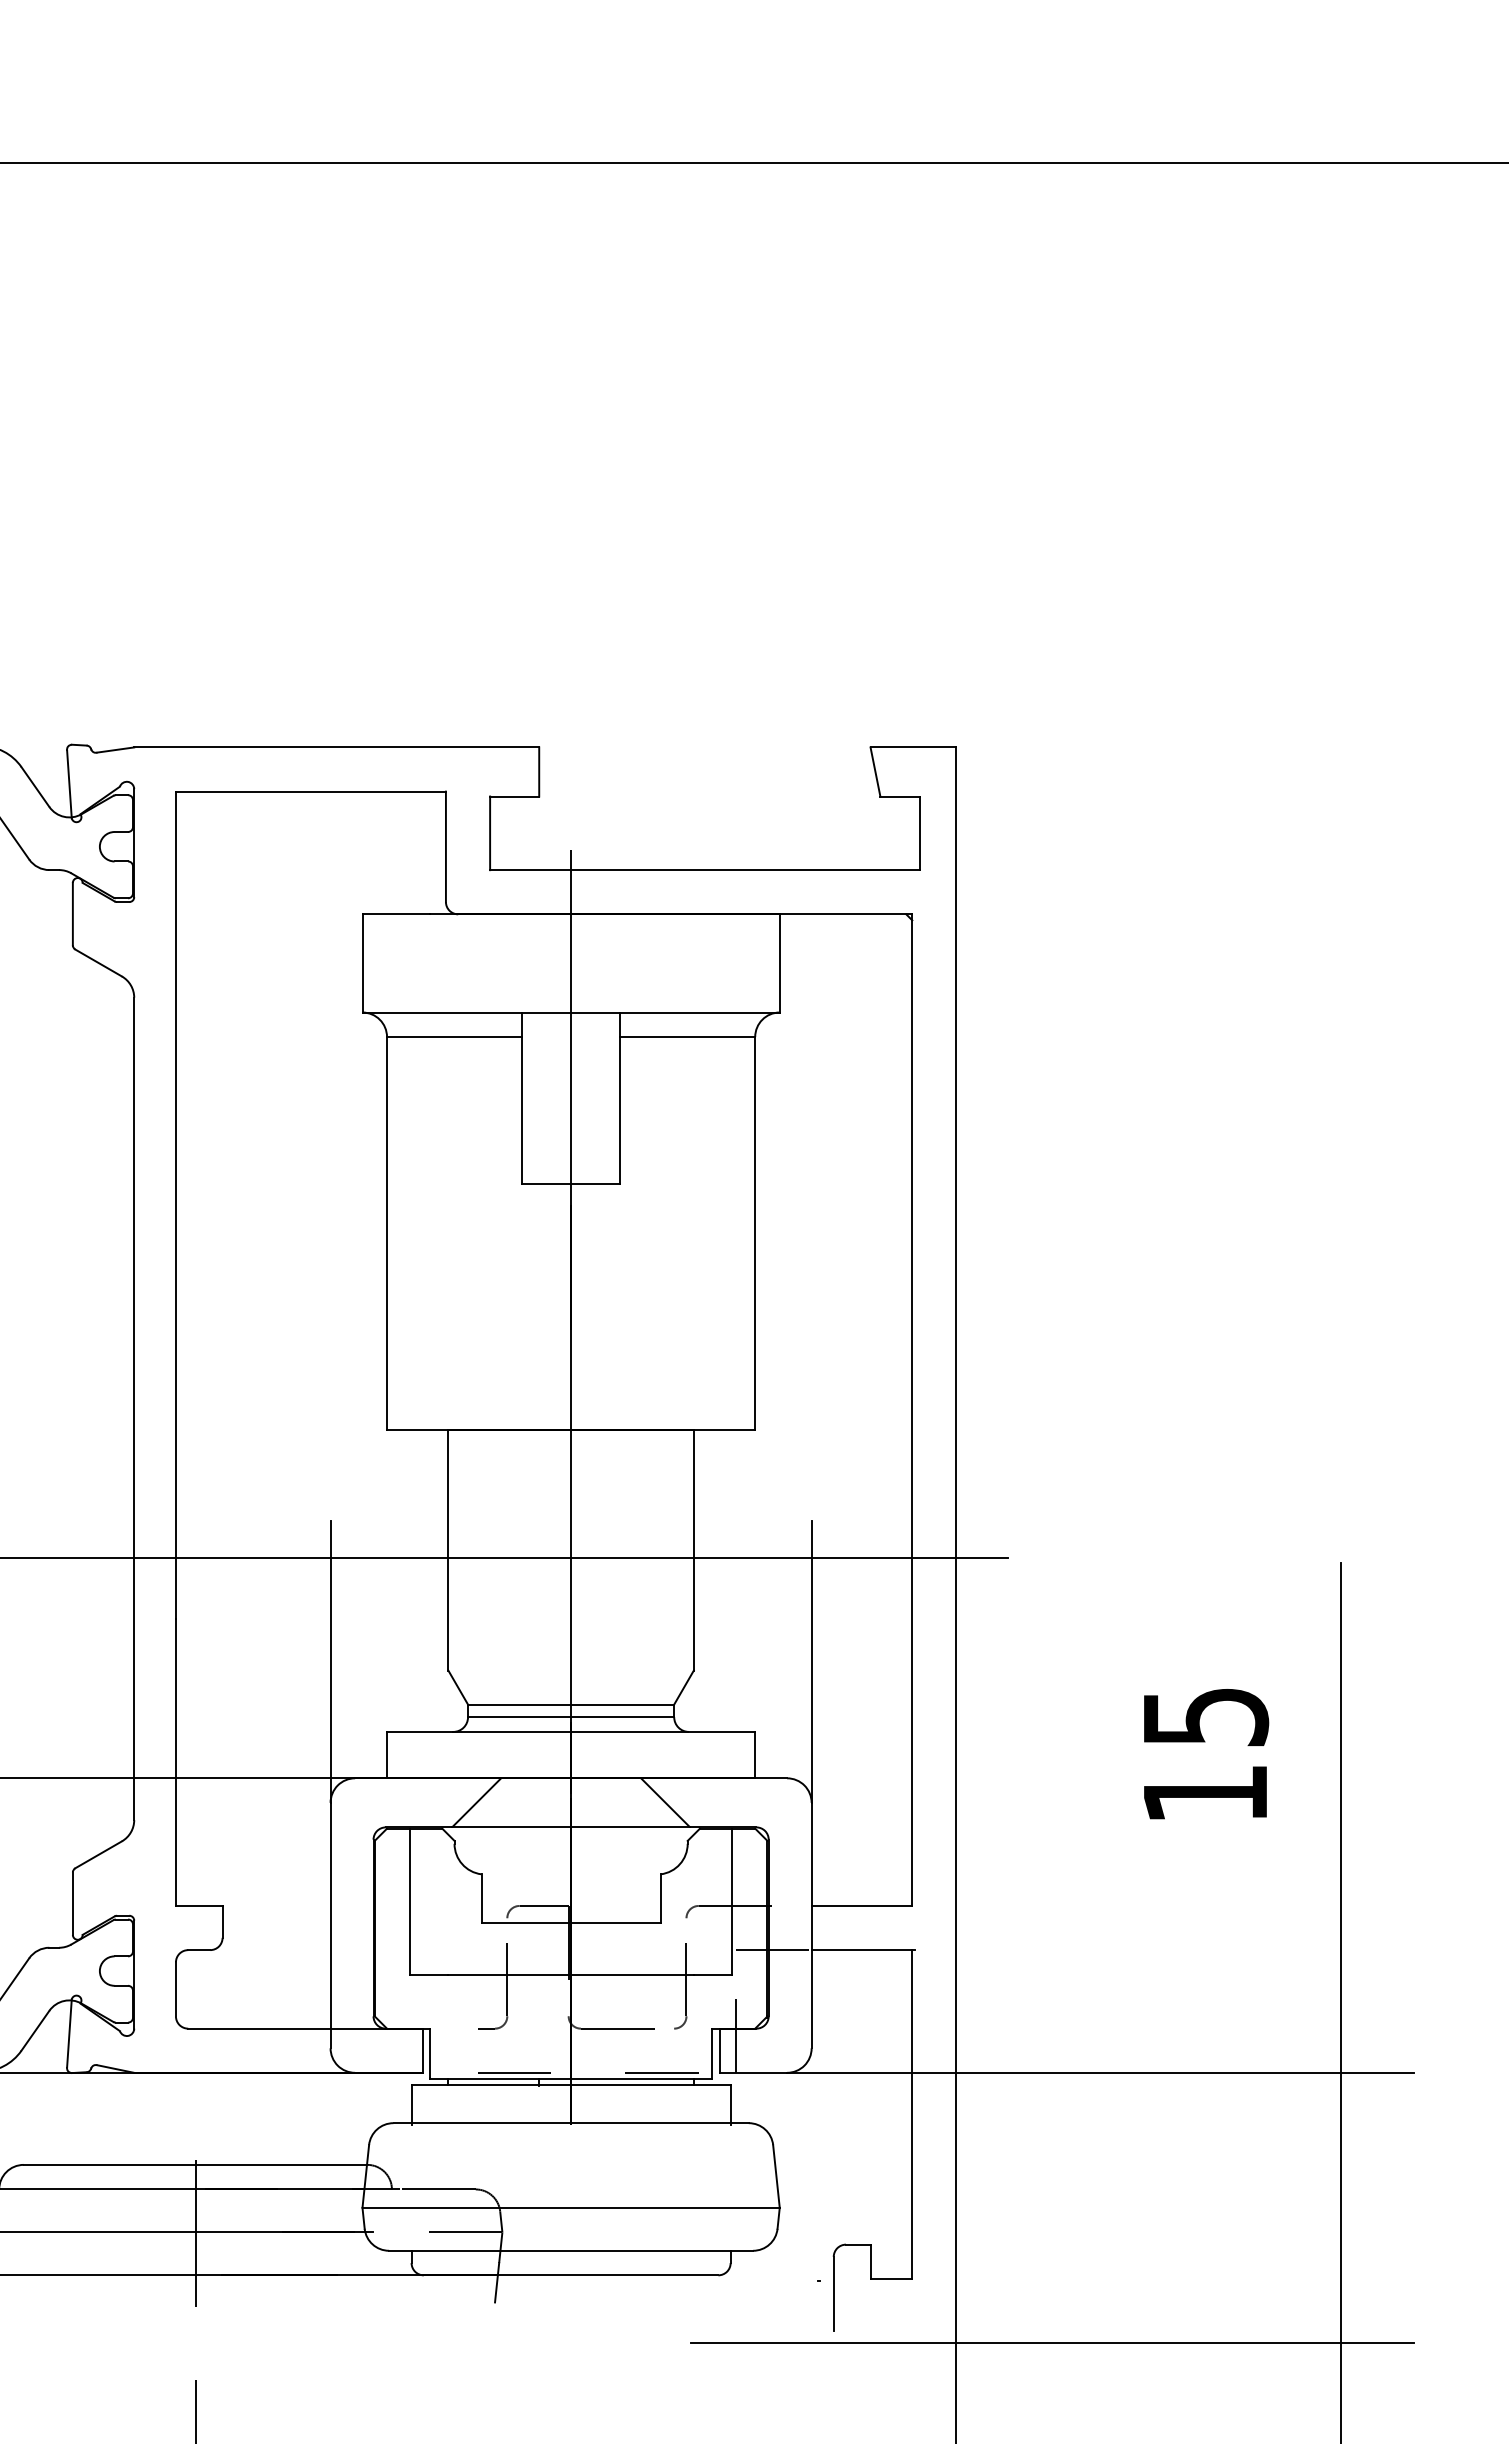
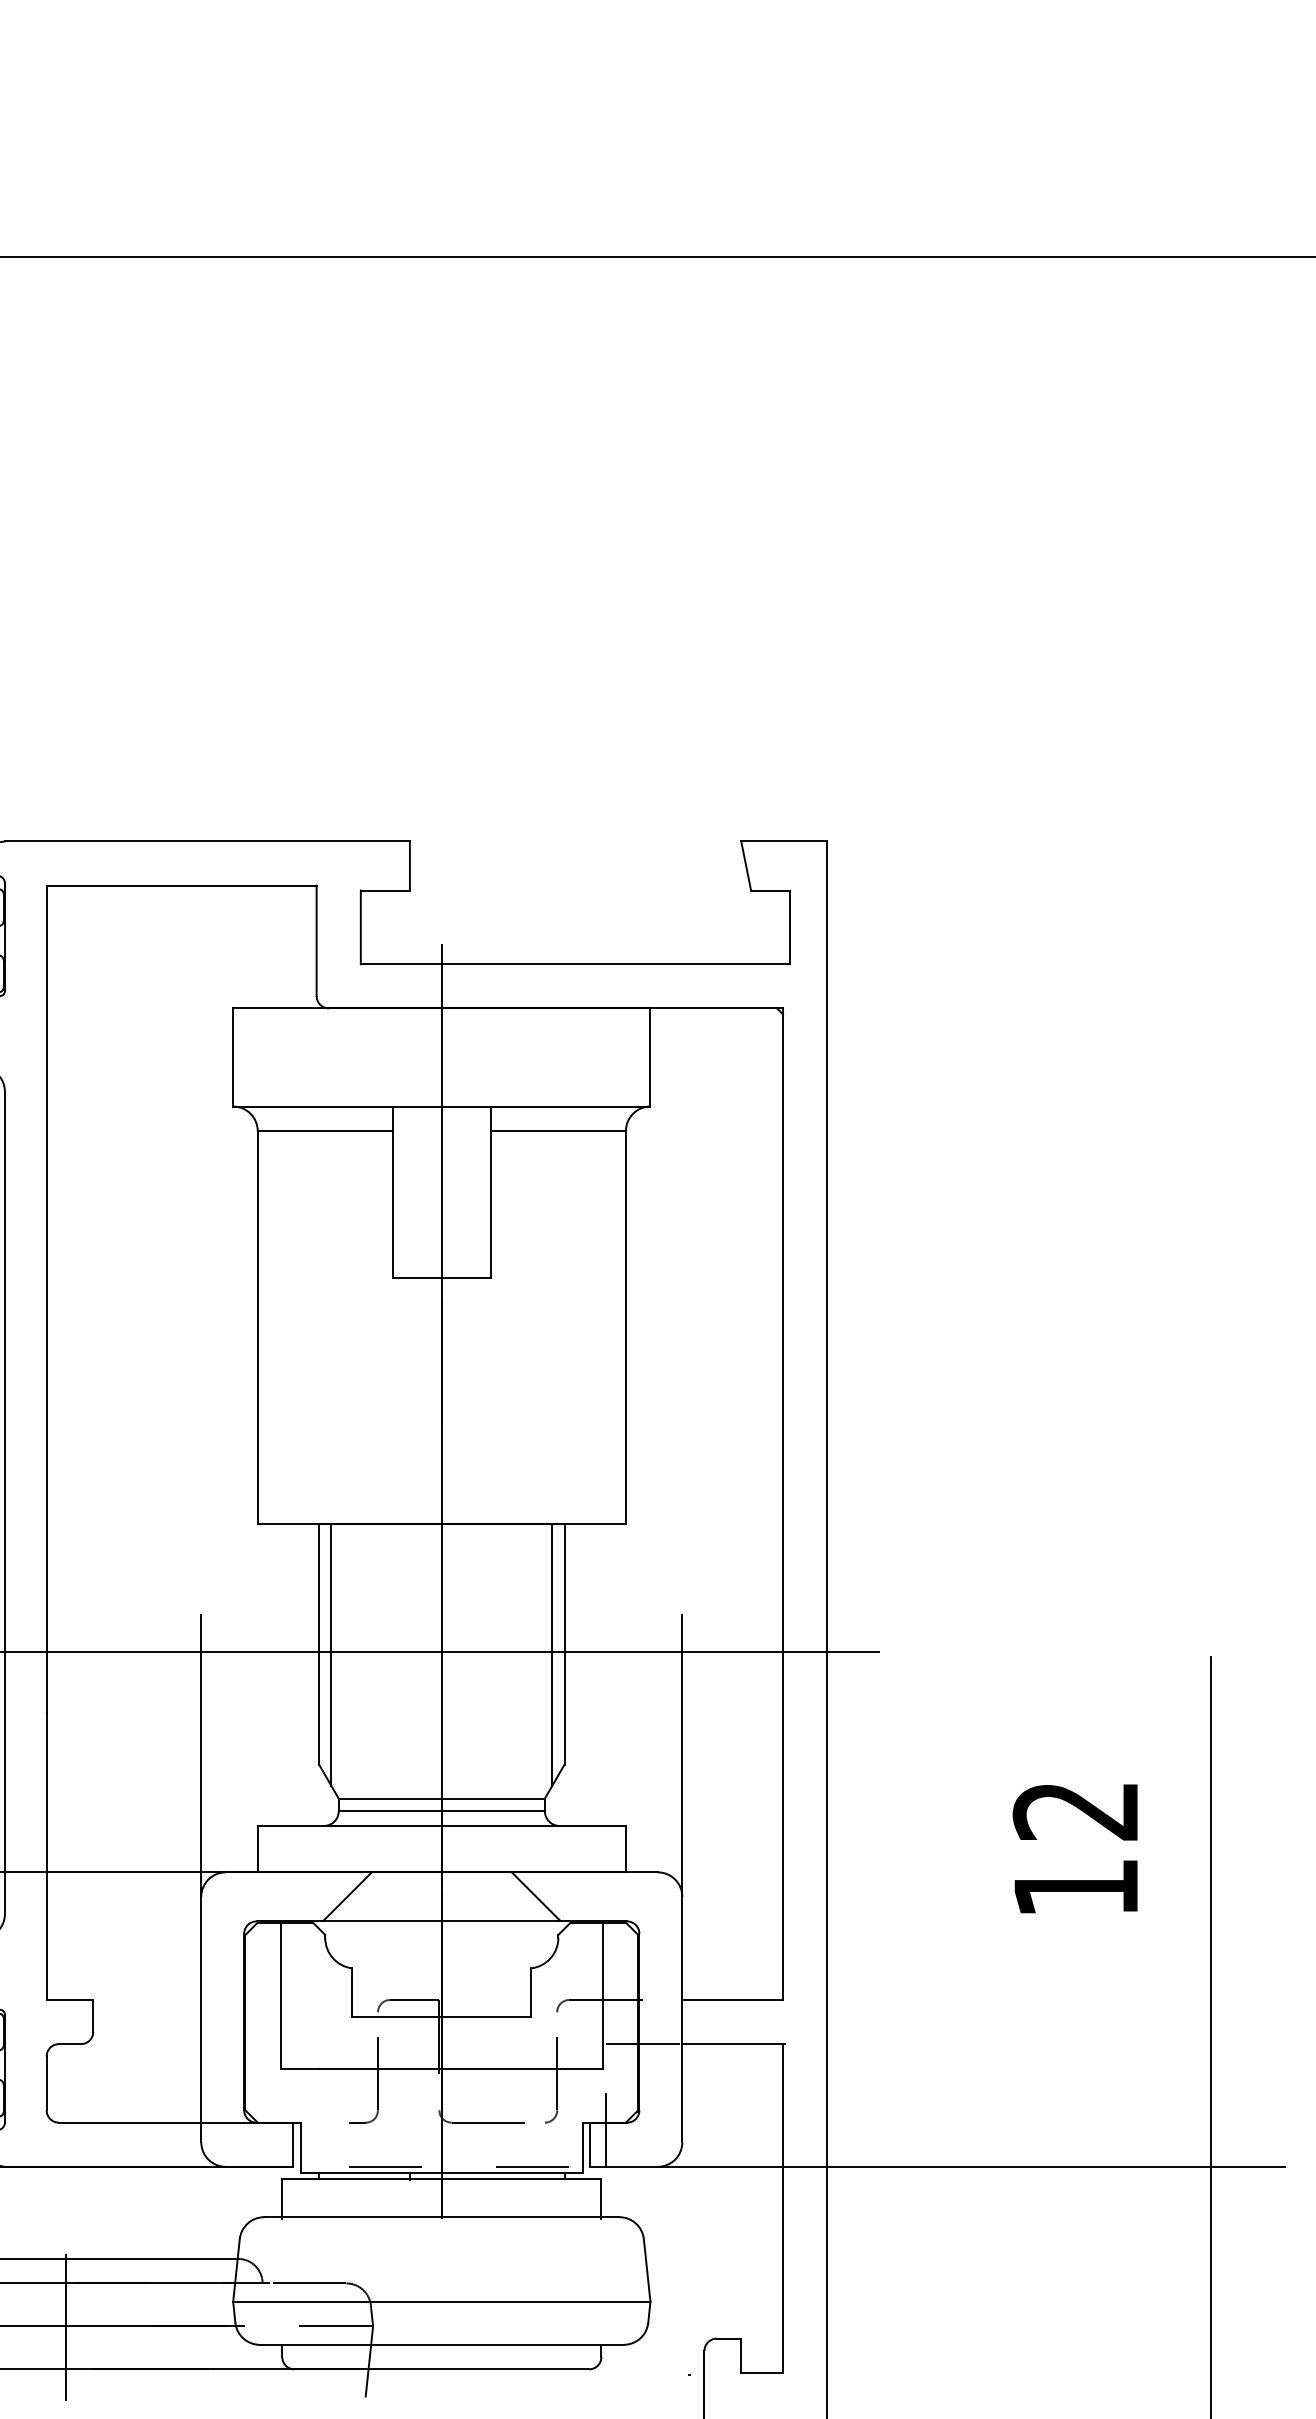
line: (460, 1560) -> (331, 1654), added
line: (681, 1560) -> (552, 1654), added
text: (1205, 1717) -> (1076, 1811), 15 -> 12

